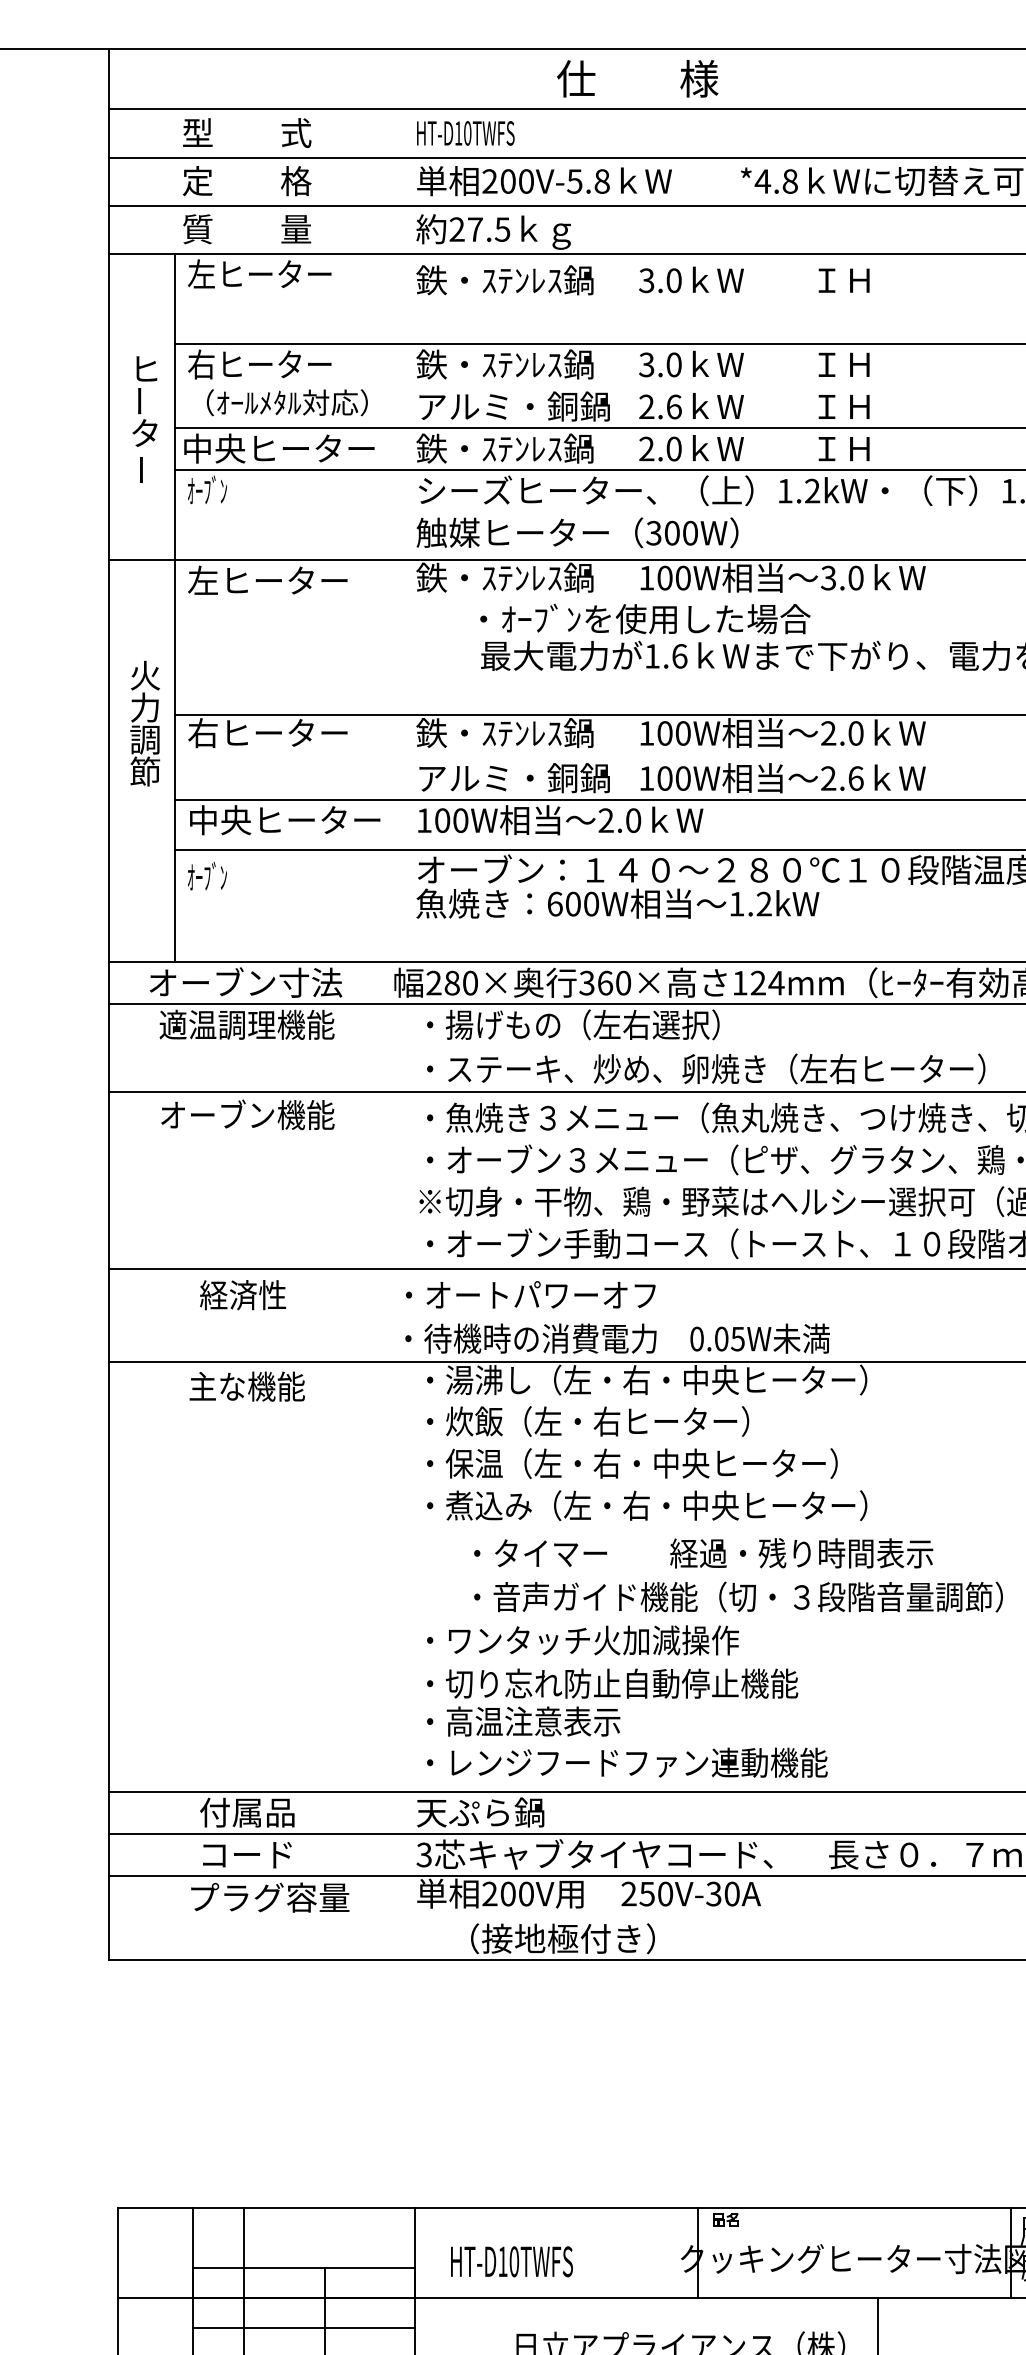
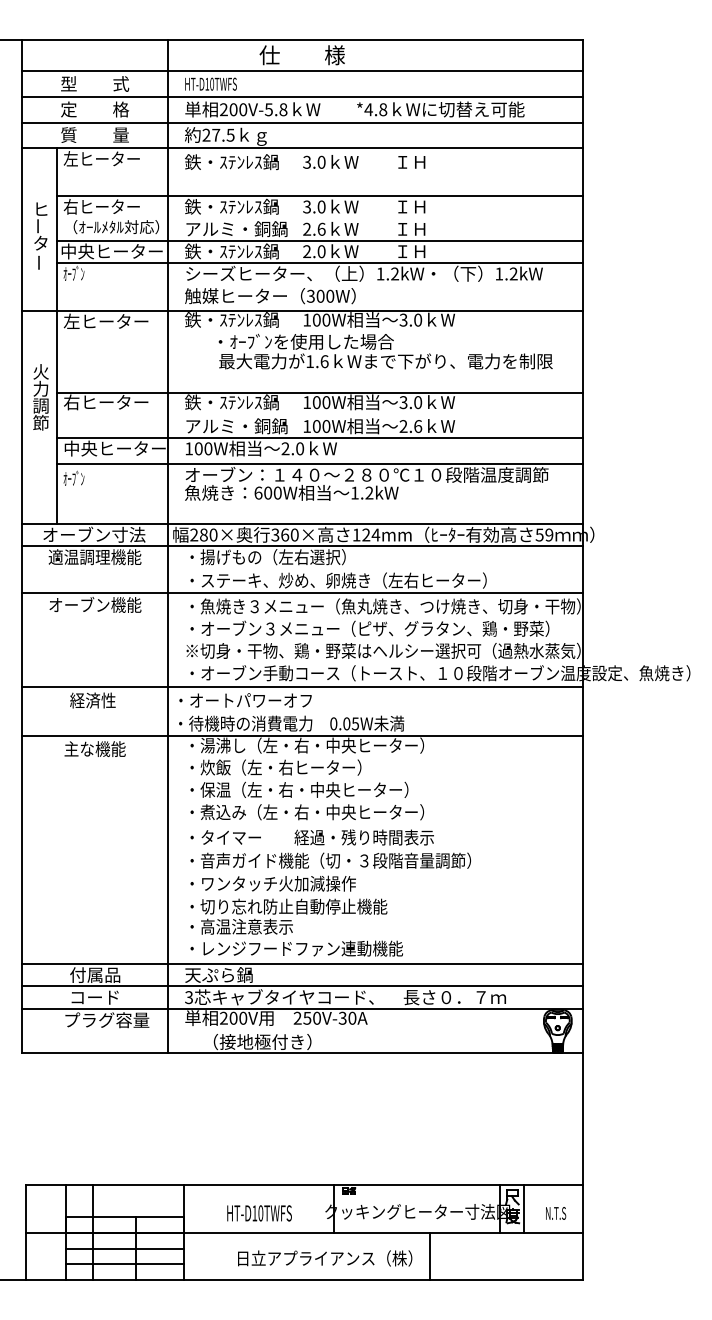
text: (828, 733) -> (403, 402), 2.0 -> 3.0
line: (385, 1004) -> (168, 546), added
text: (738, 1573) -> (330, 848), moved
text: (511, 2261) -> (259, 1213), moved

